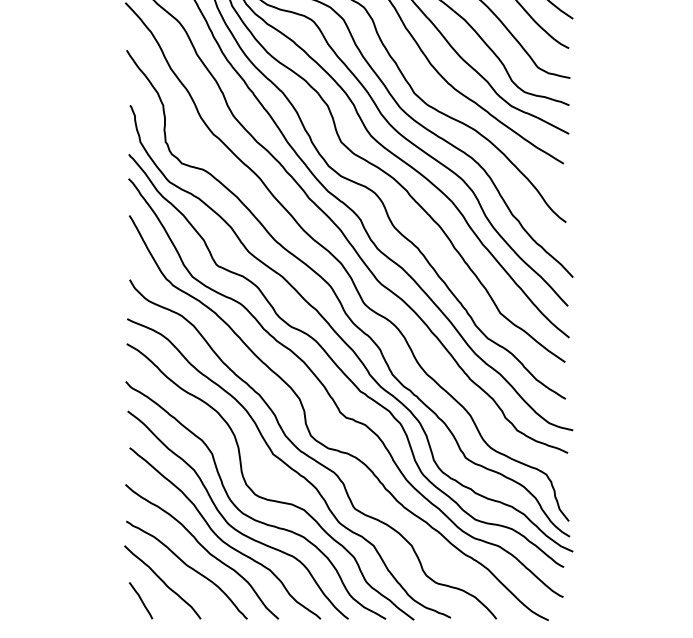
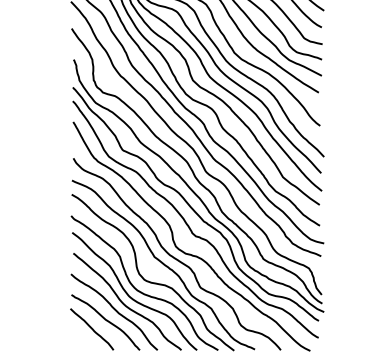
line: (140, 600) -> (79, 339), removed

